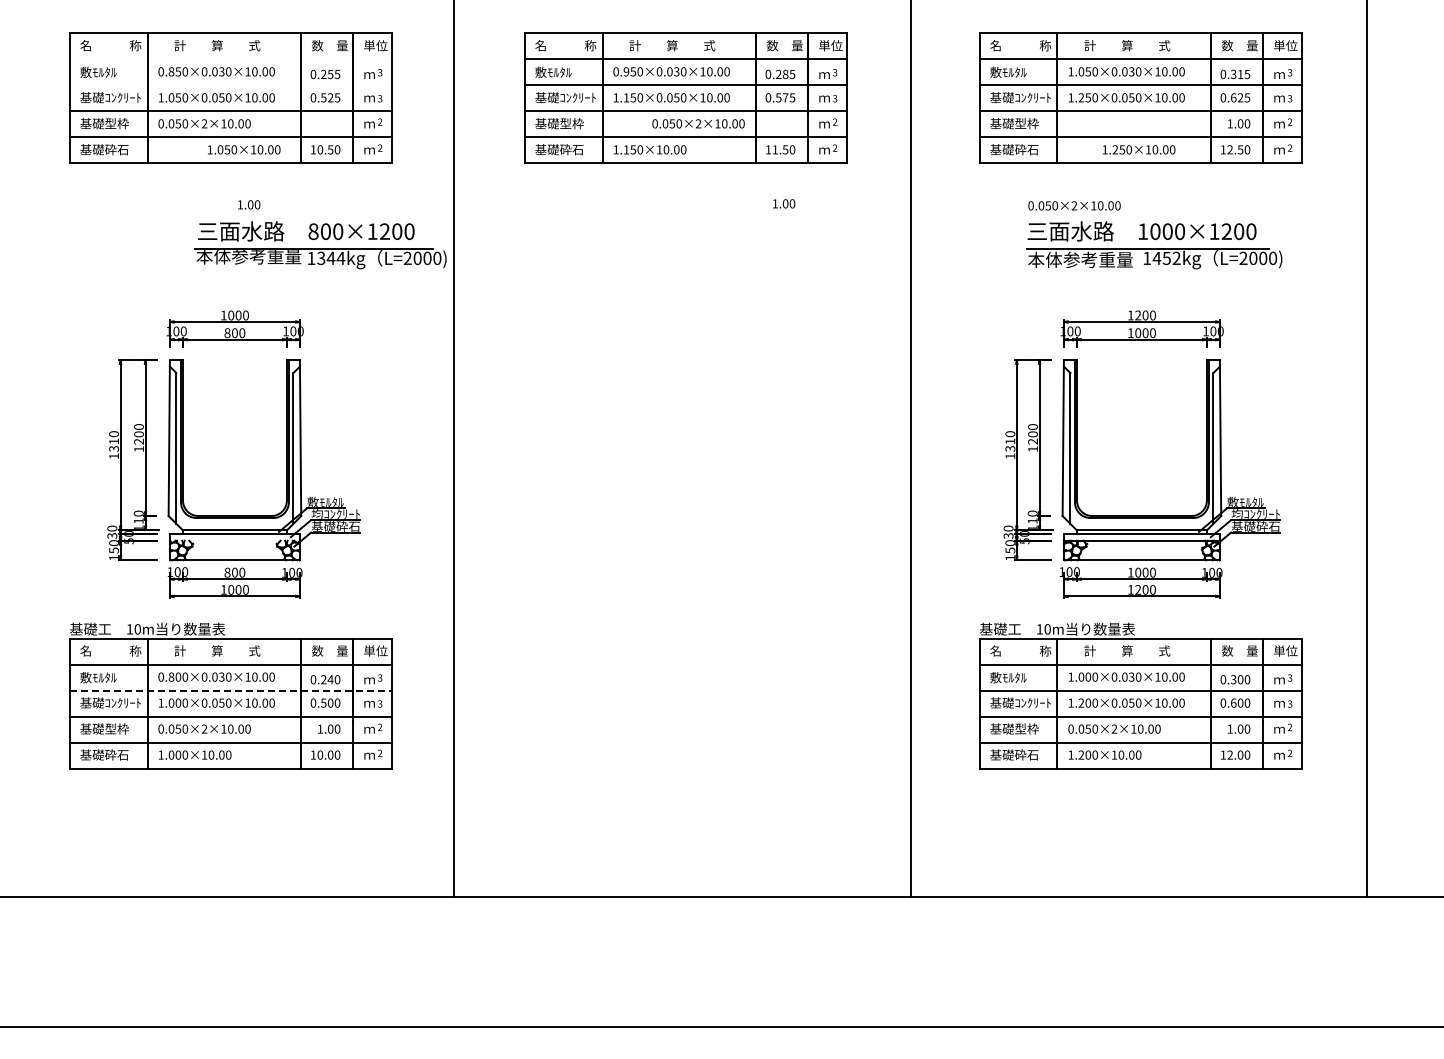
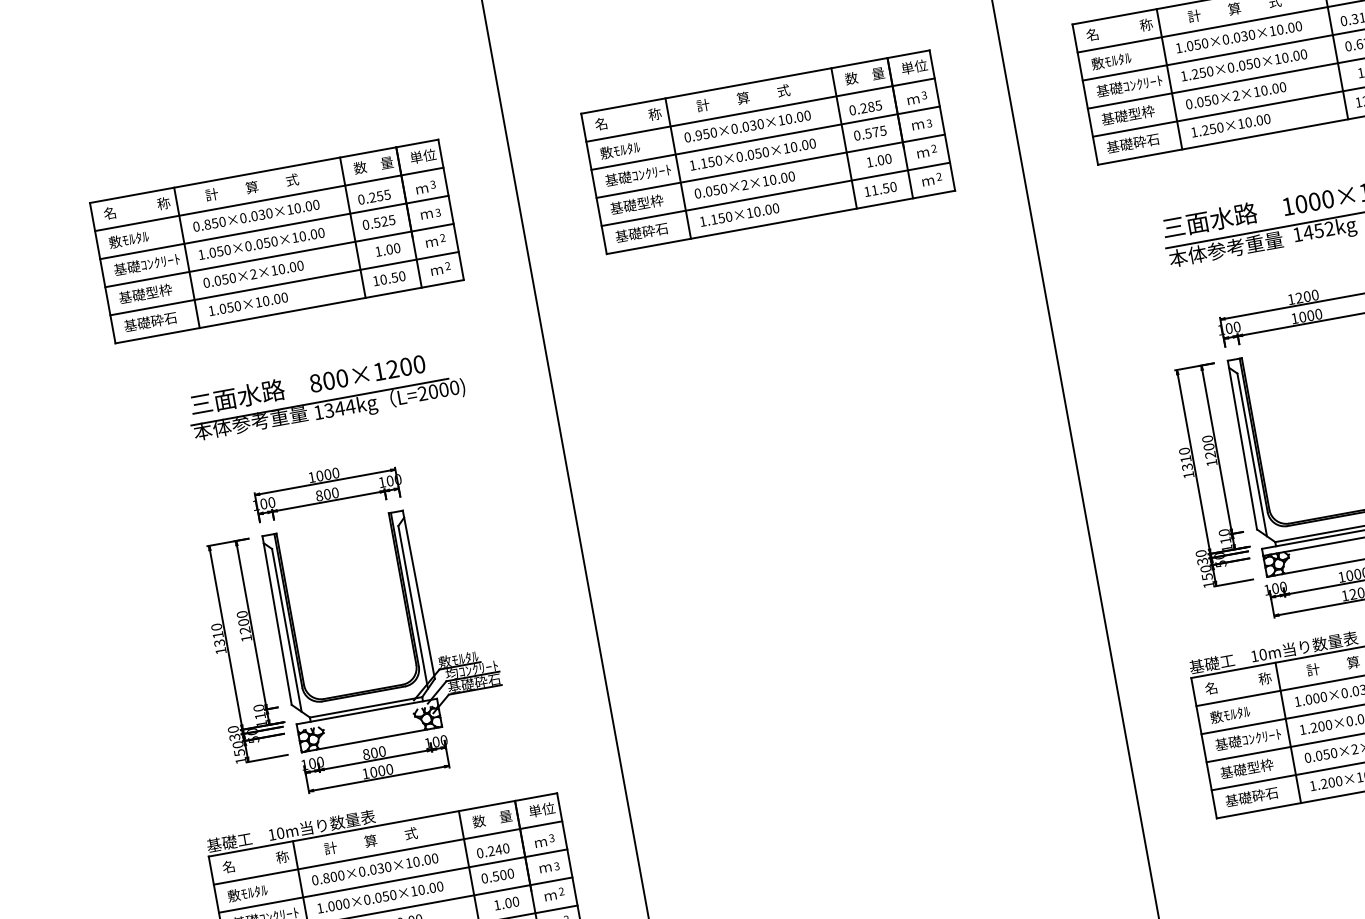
line: (230, 59) -> (268, 199), added
line: (230, 85) -> (274, 227), added
text: (698, 123) -> (744, 184), moved
text: (244, 149) -> (248, 303), moved
text: (1139, 149) -> (1231, 125), moved
text: (784, 203) -> (879, 160), moved
text: (249, 204) -> (388, 249), moved
text: (1074, 205) -> (1236, 95), moved
part: (320, 245) -> (325, 396), moved
line: (231, 690) -> (393, 880), dashed -> solid

